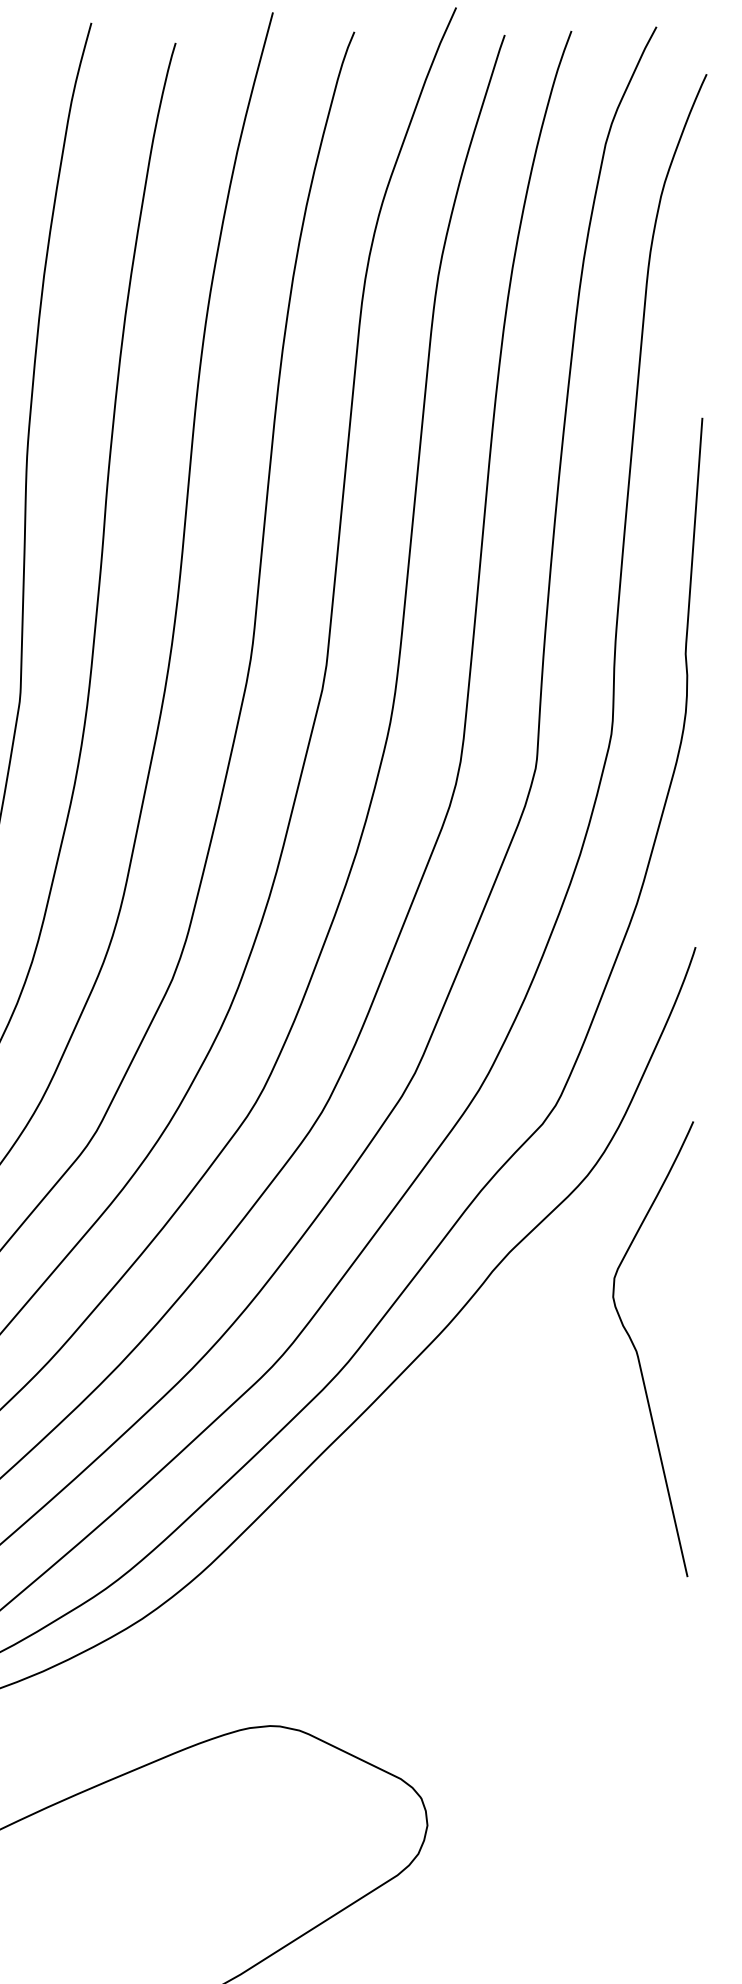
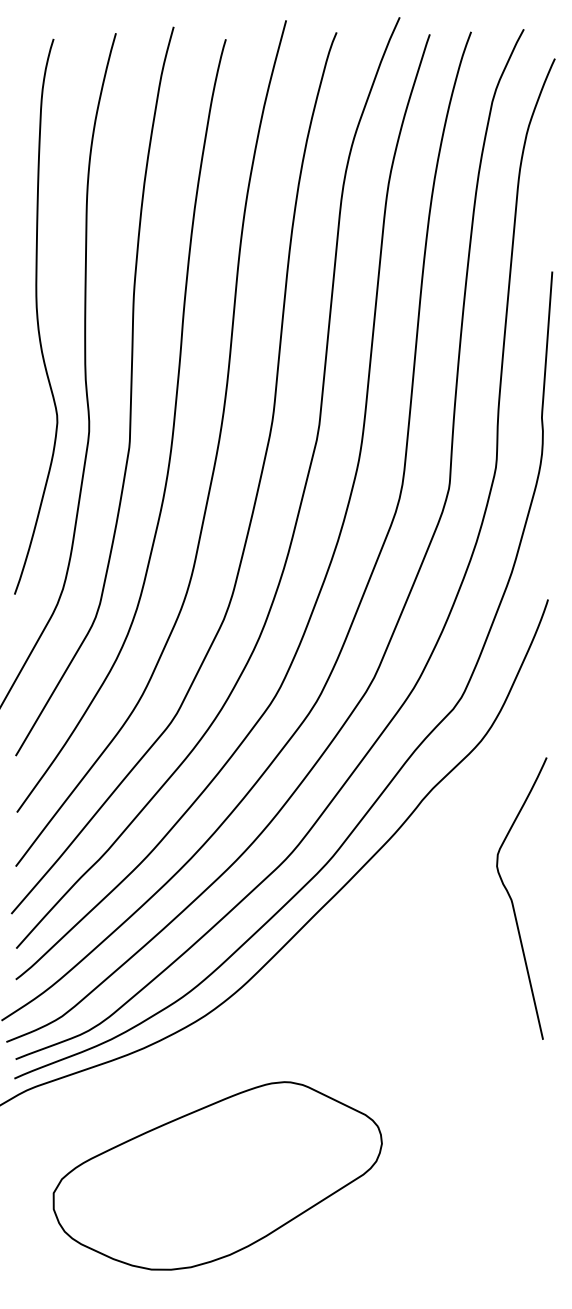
part: (639, 1355) -> (513, 902), moved

